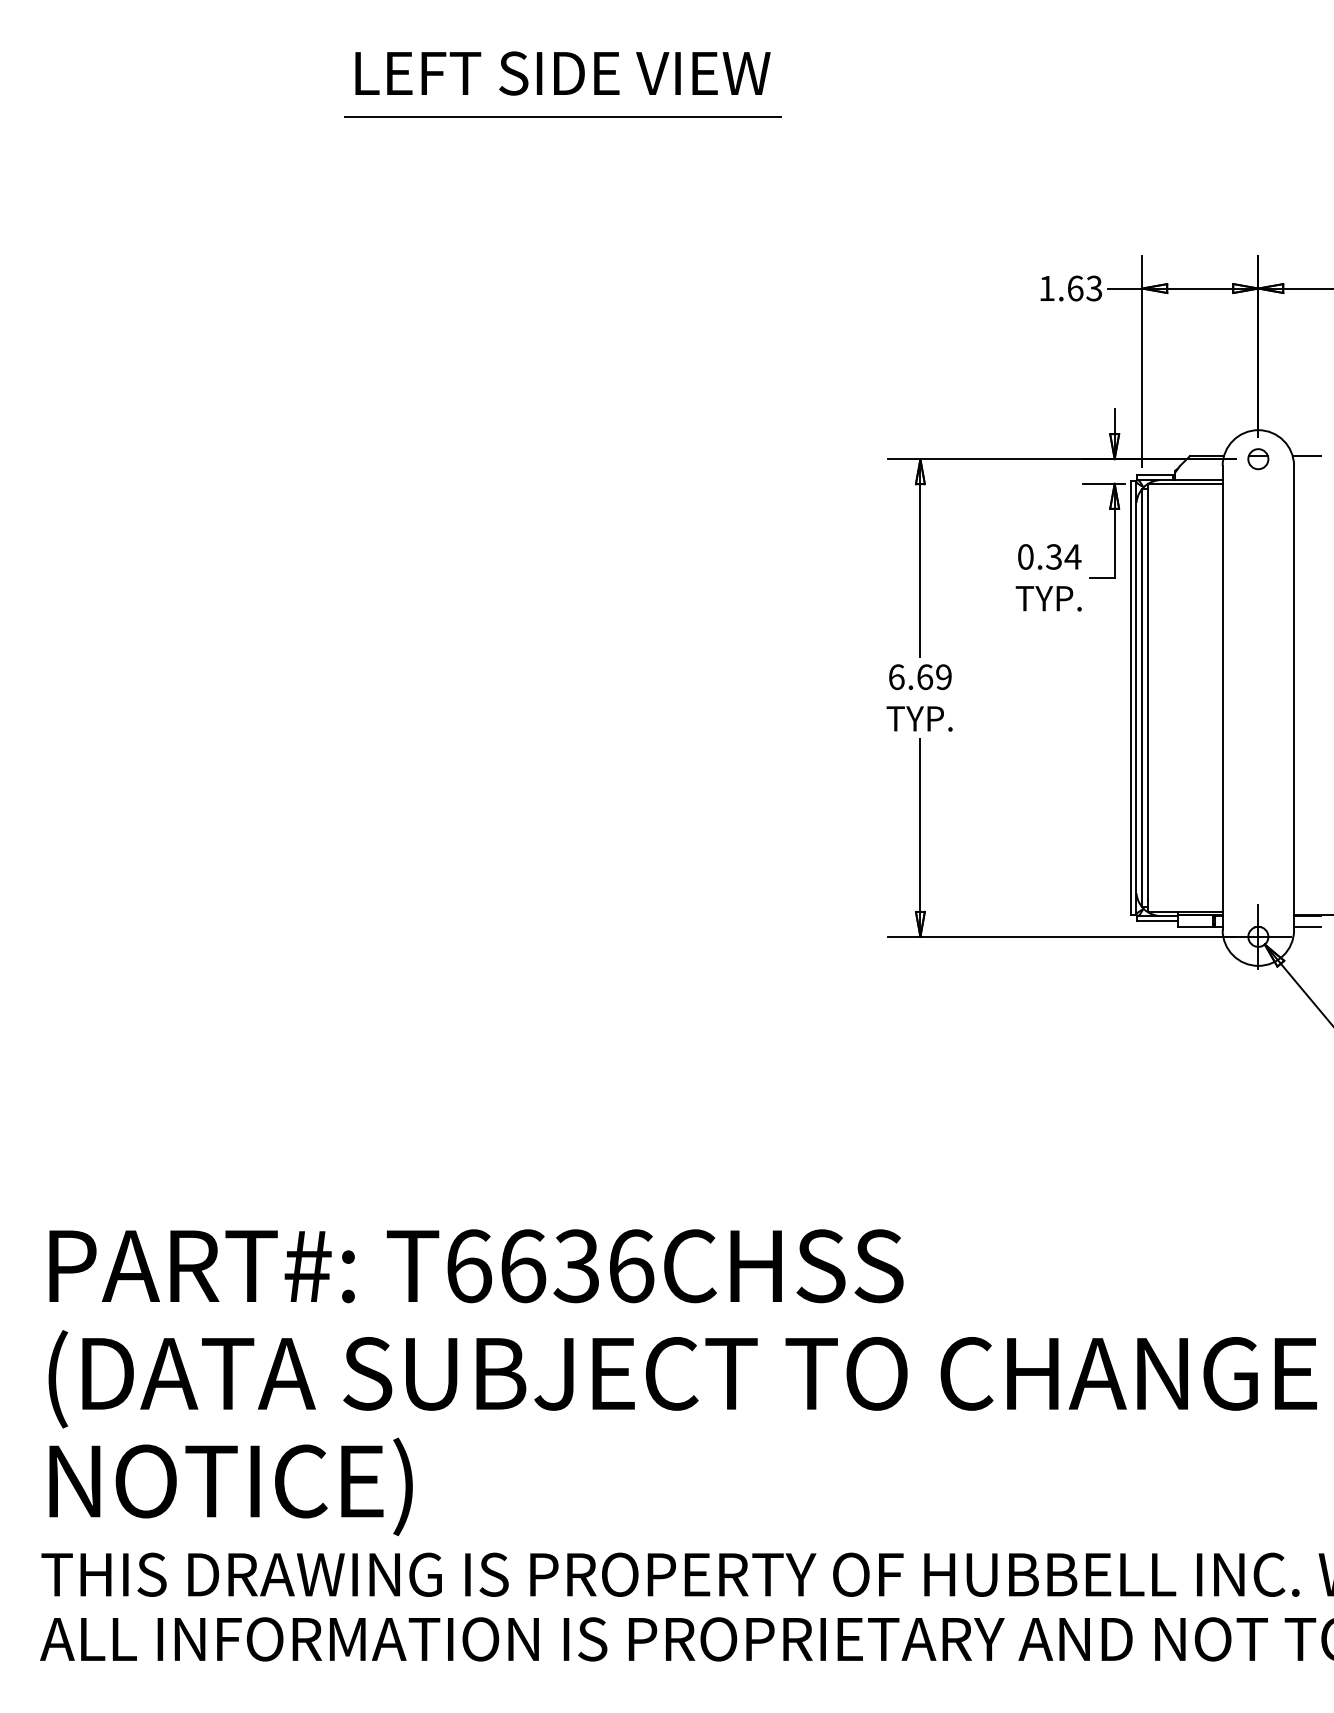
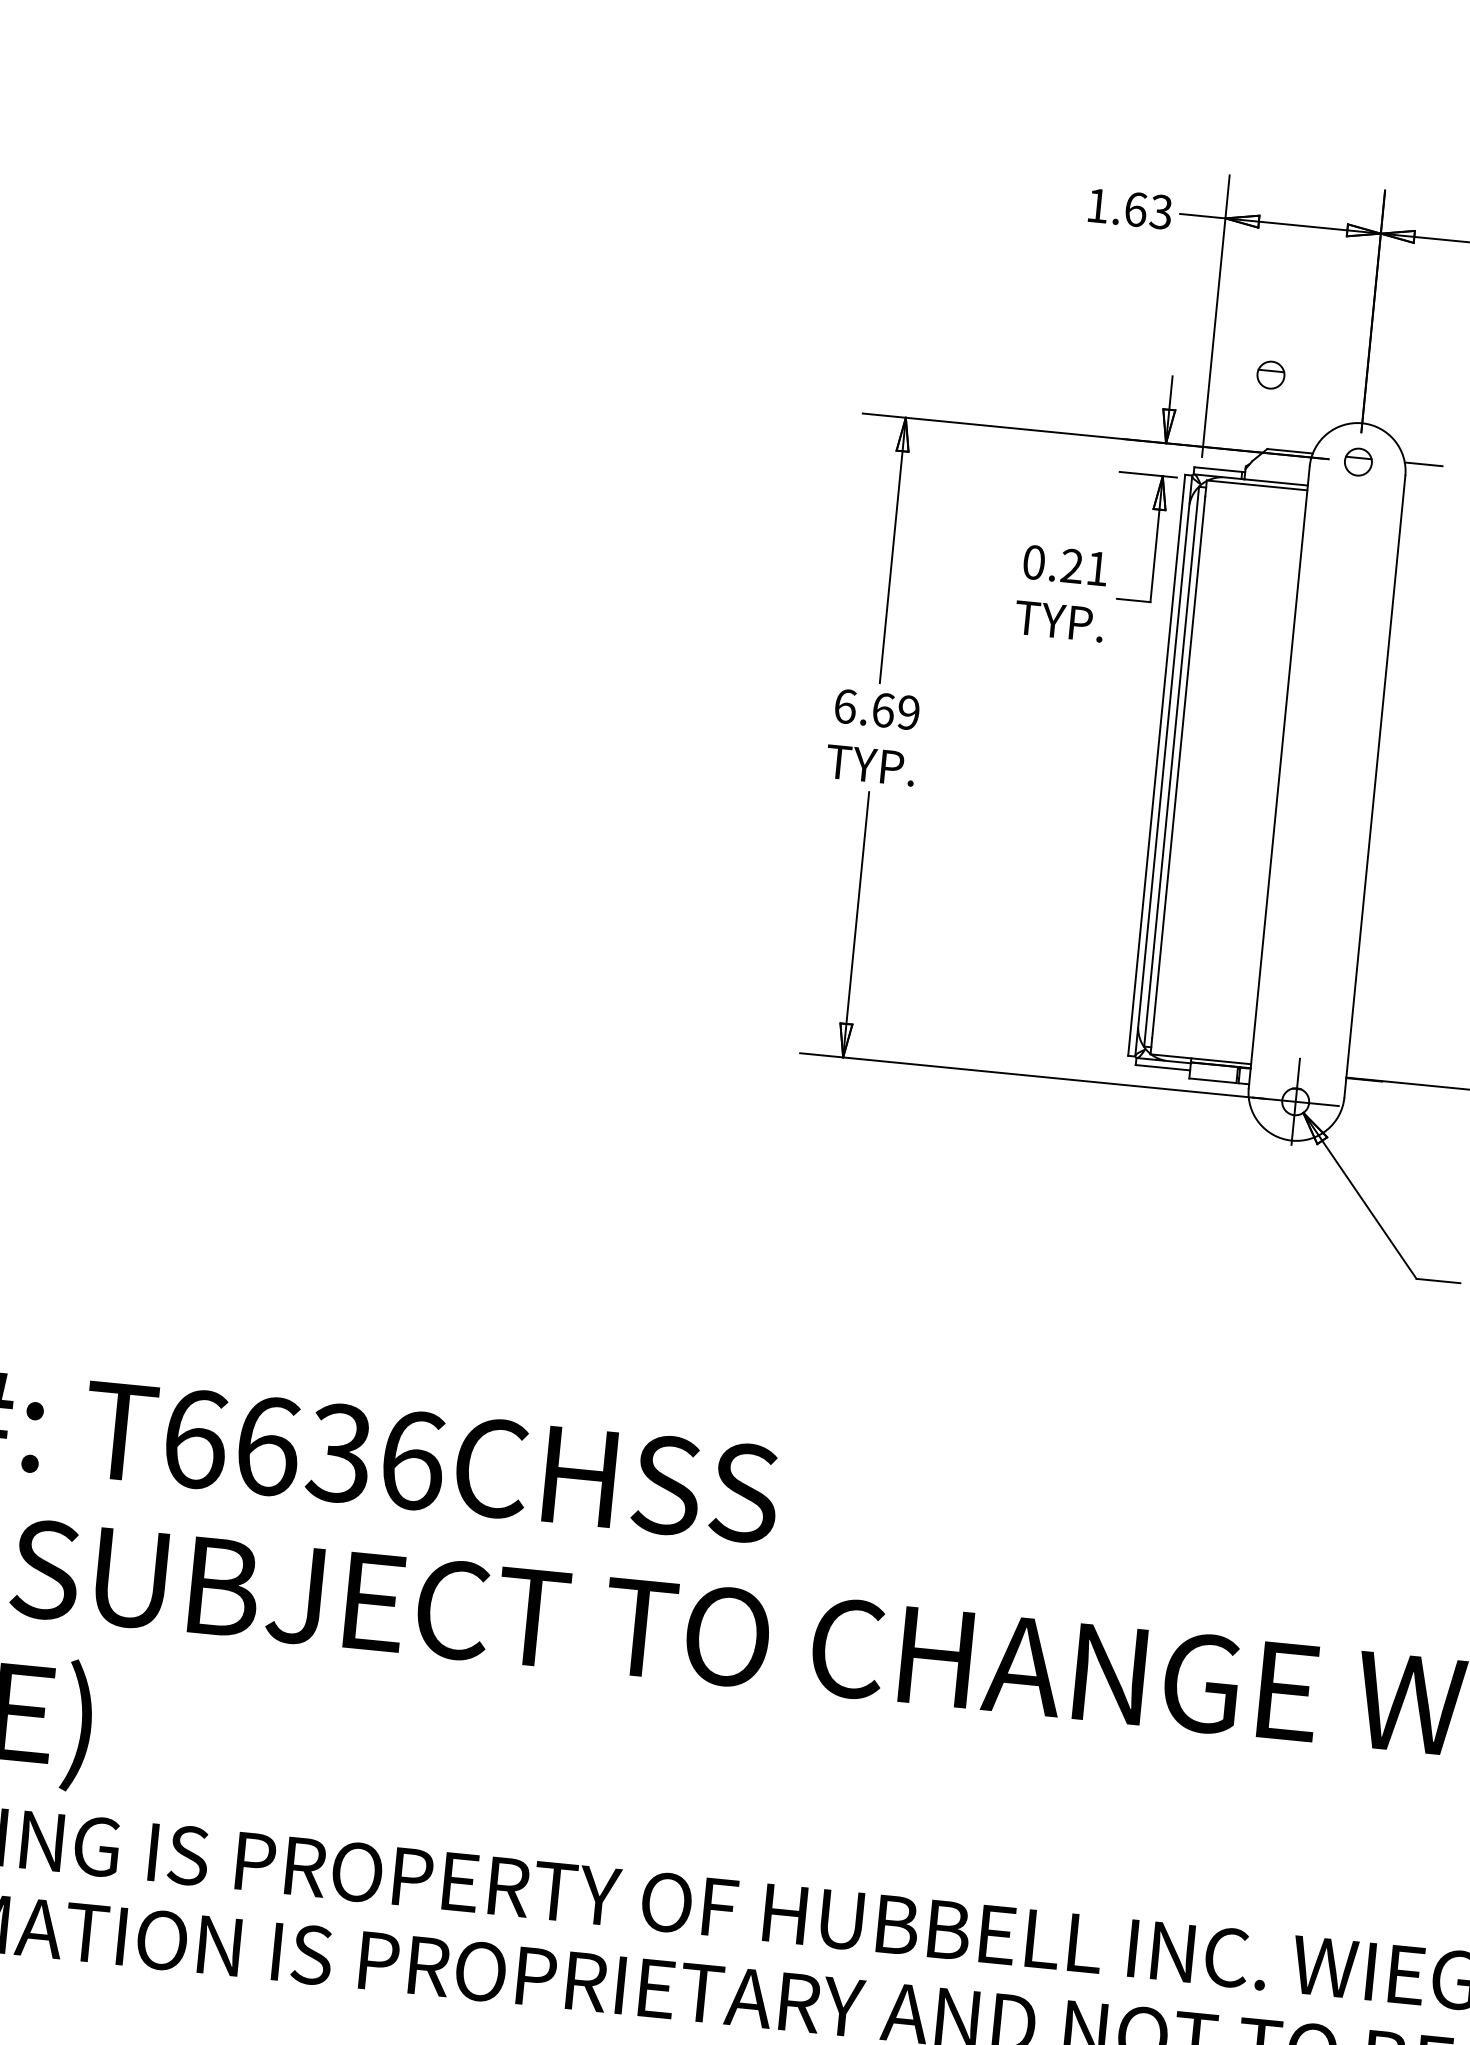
part: (1187, 401) -> (1271, 375), added
text: (1063, 556) -> (1084, 566), 0.34 -> 0.21
line: (1307, 927) -> (1362, 1095), removed

